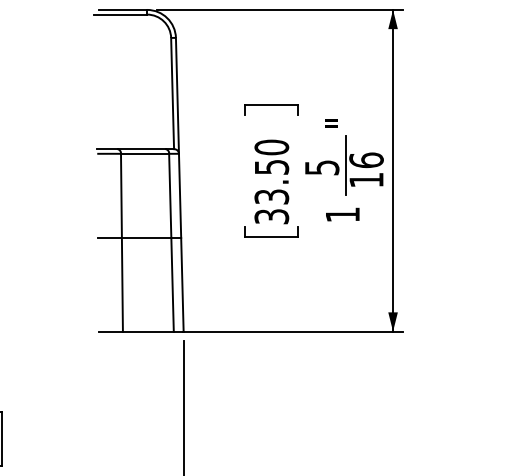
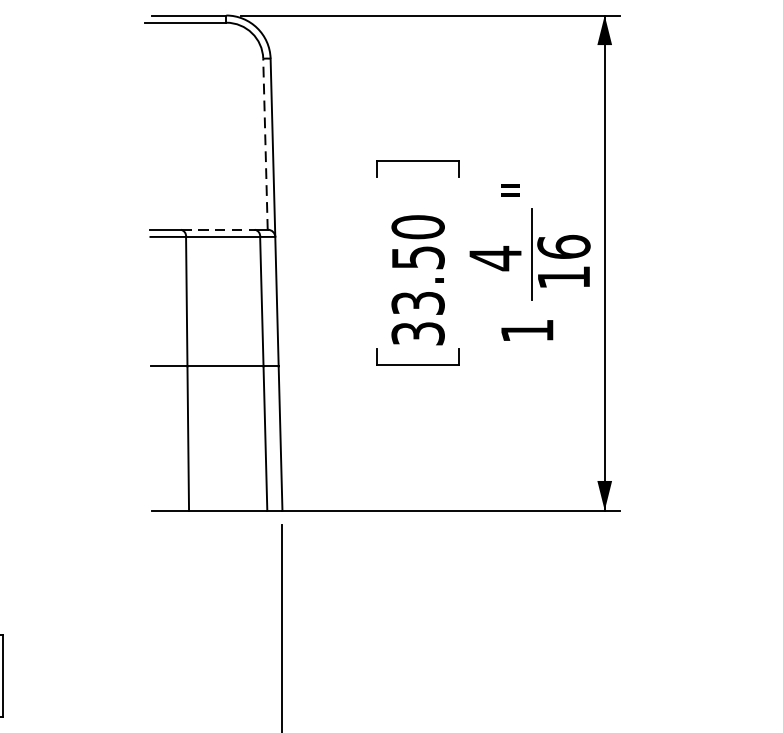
line: (172, 93) -> (265, 144), solid -> dashed
line: (142, 149) -> (219, 230), solid -> dashed
text: (322, 167) -> (496, 258), 5 -> 4

